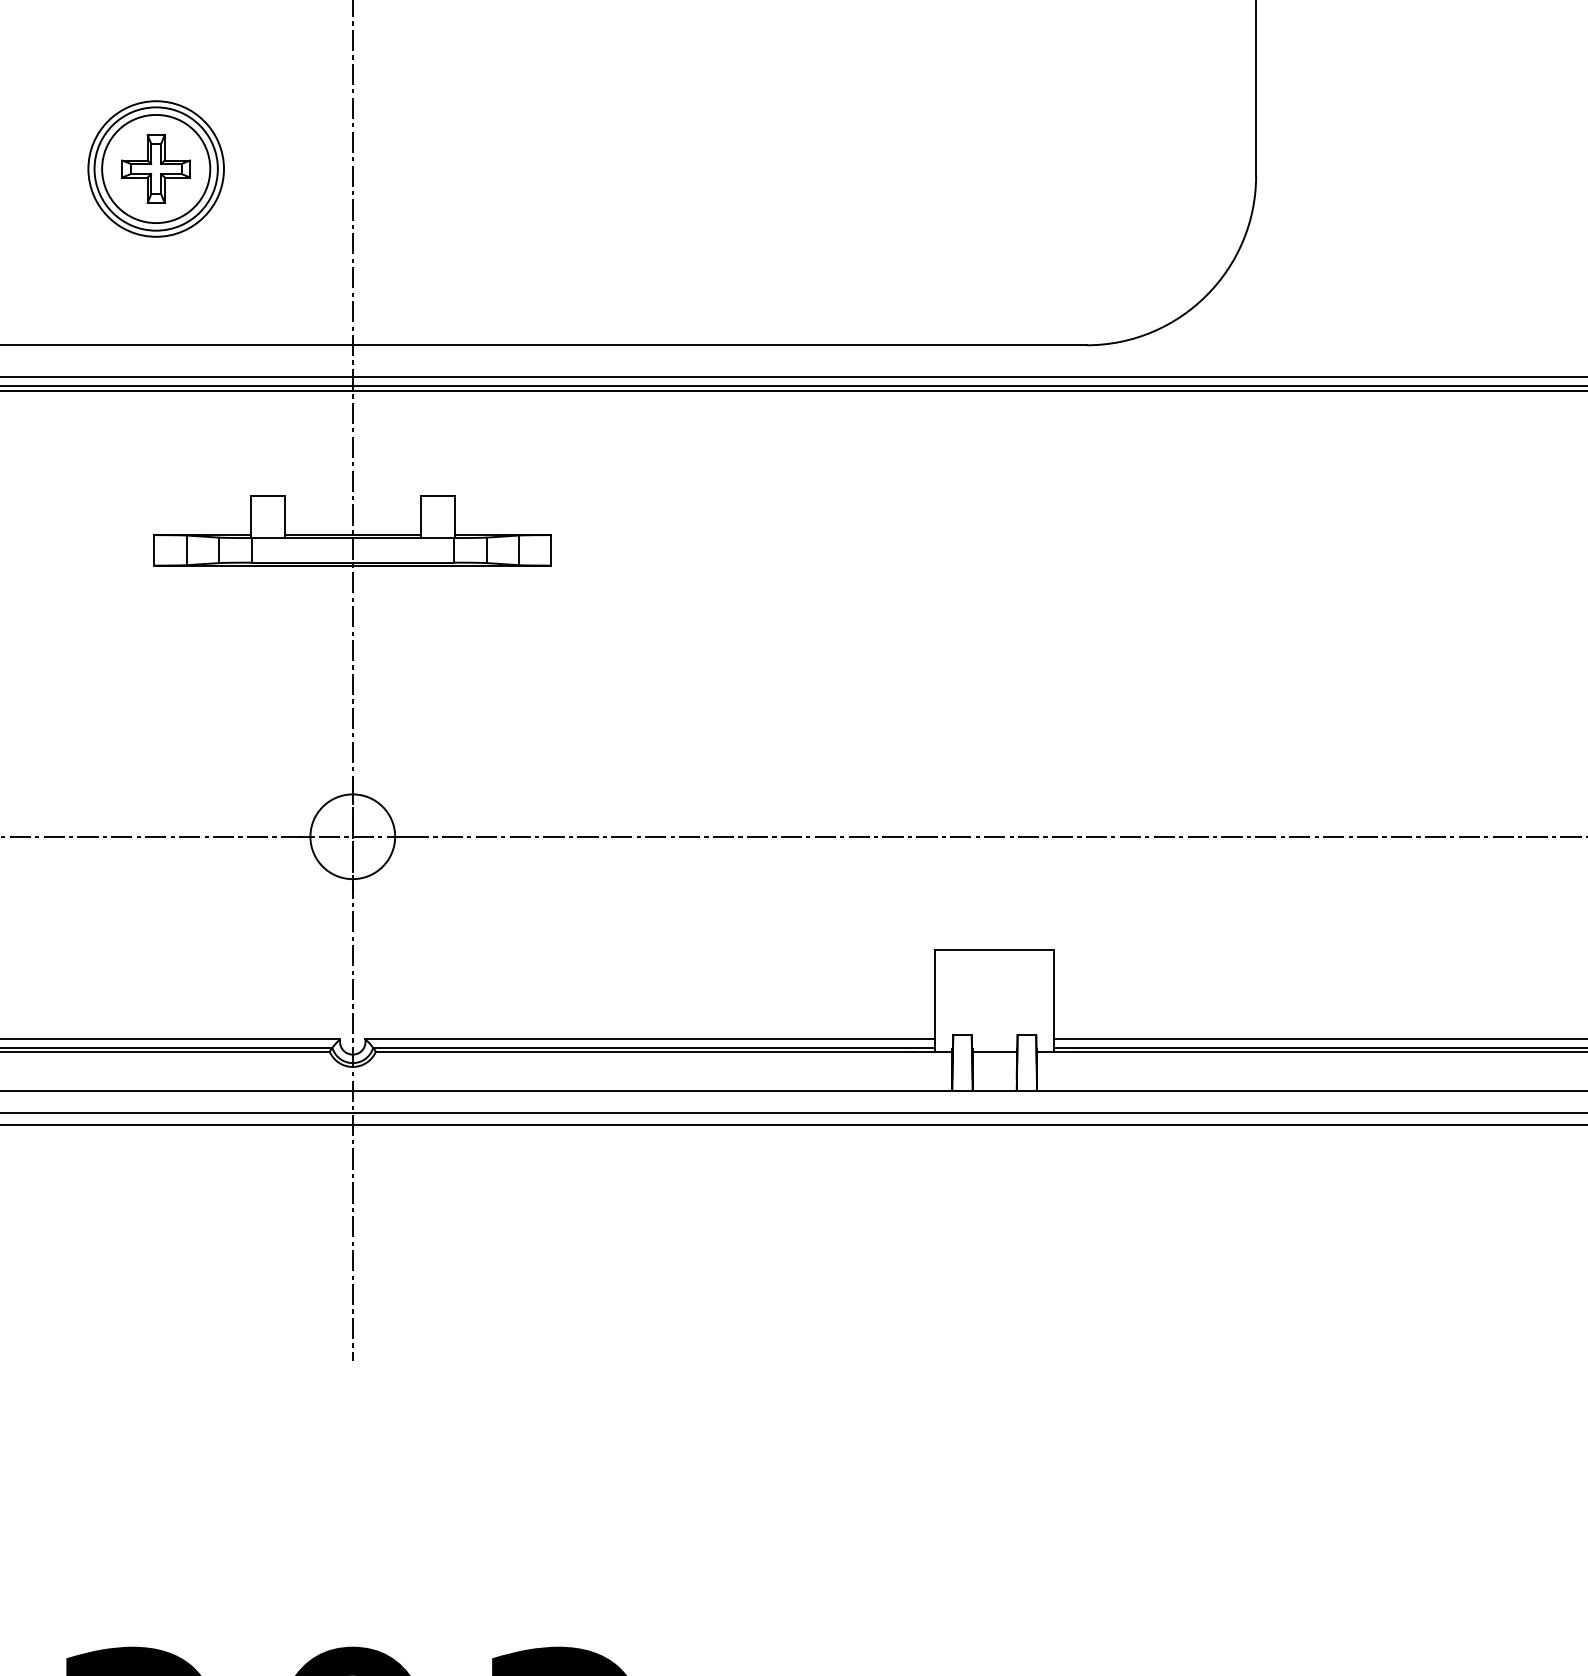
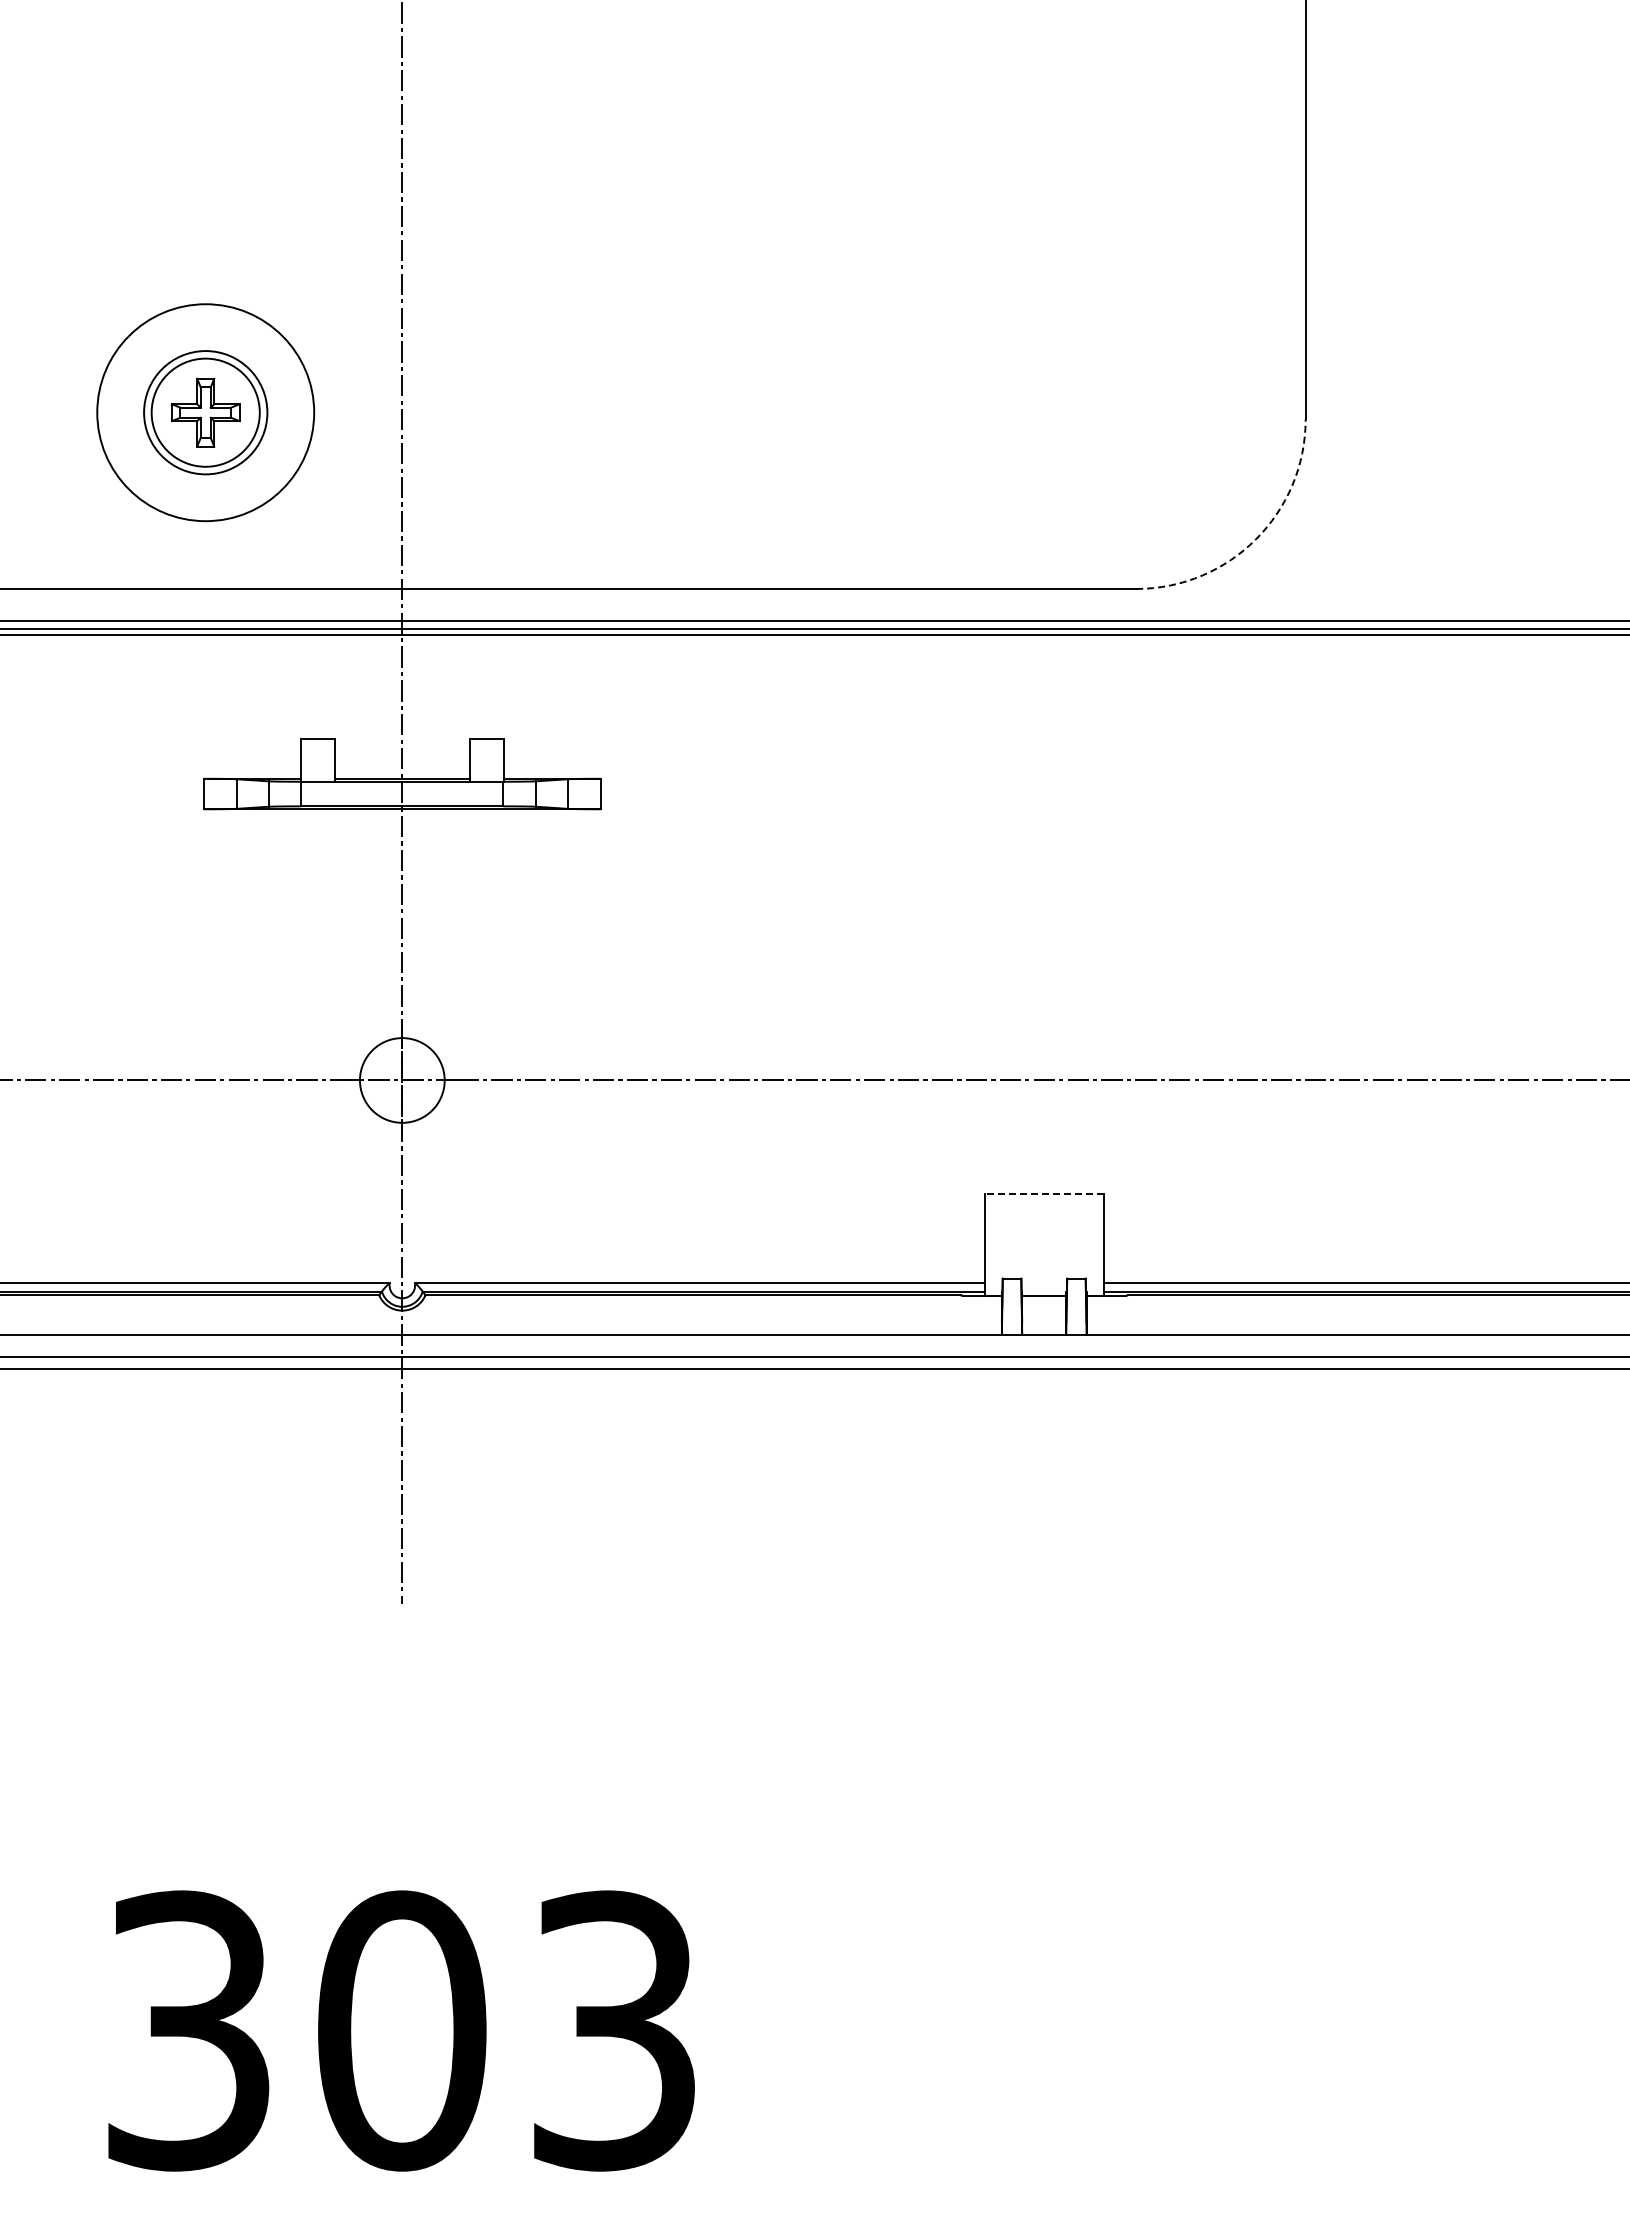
circle: (155, 168) -> (205, 412), size x1.6
arc: (1206, 295) -> (1256, 539), solid -> dashed
line: (993, 950) -> (1043, 1194), solid -> dashed

